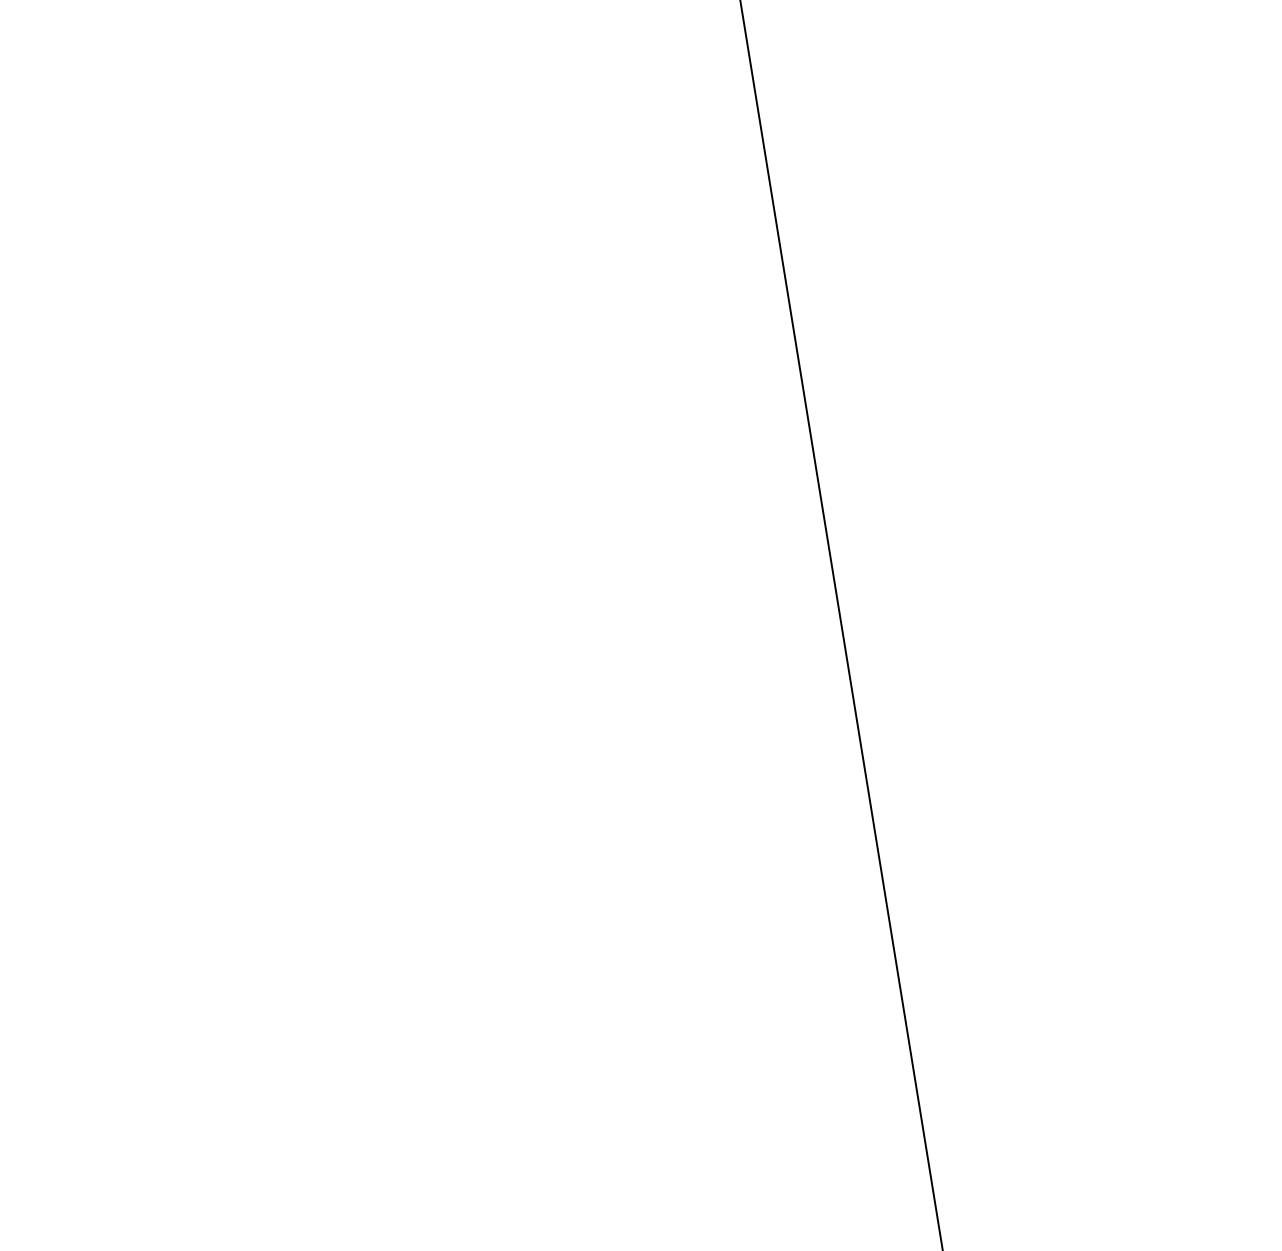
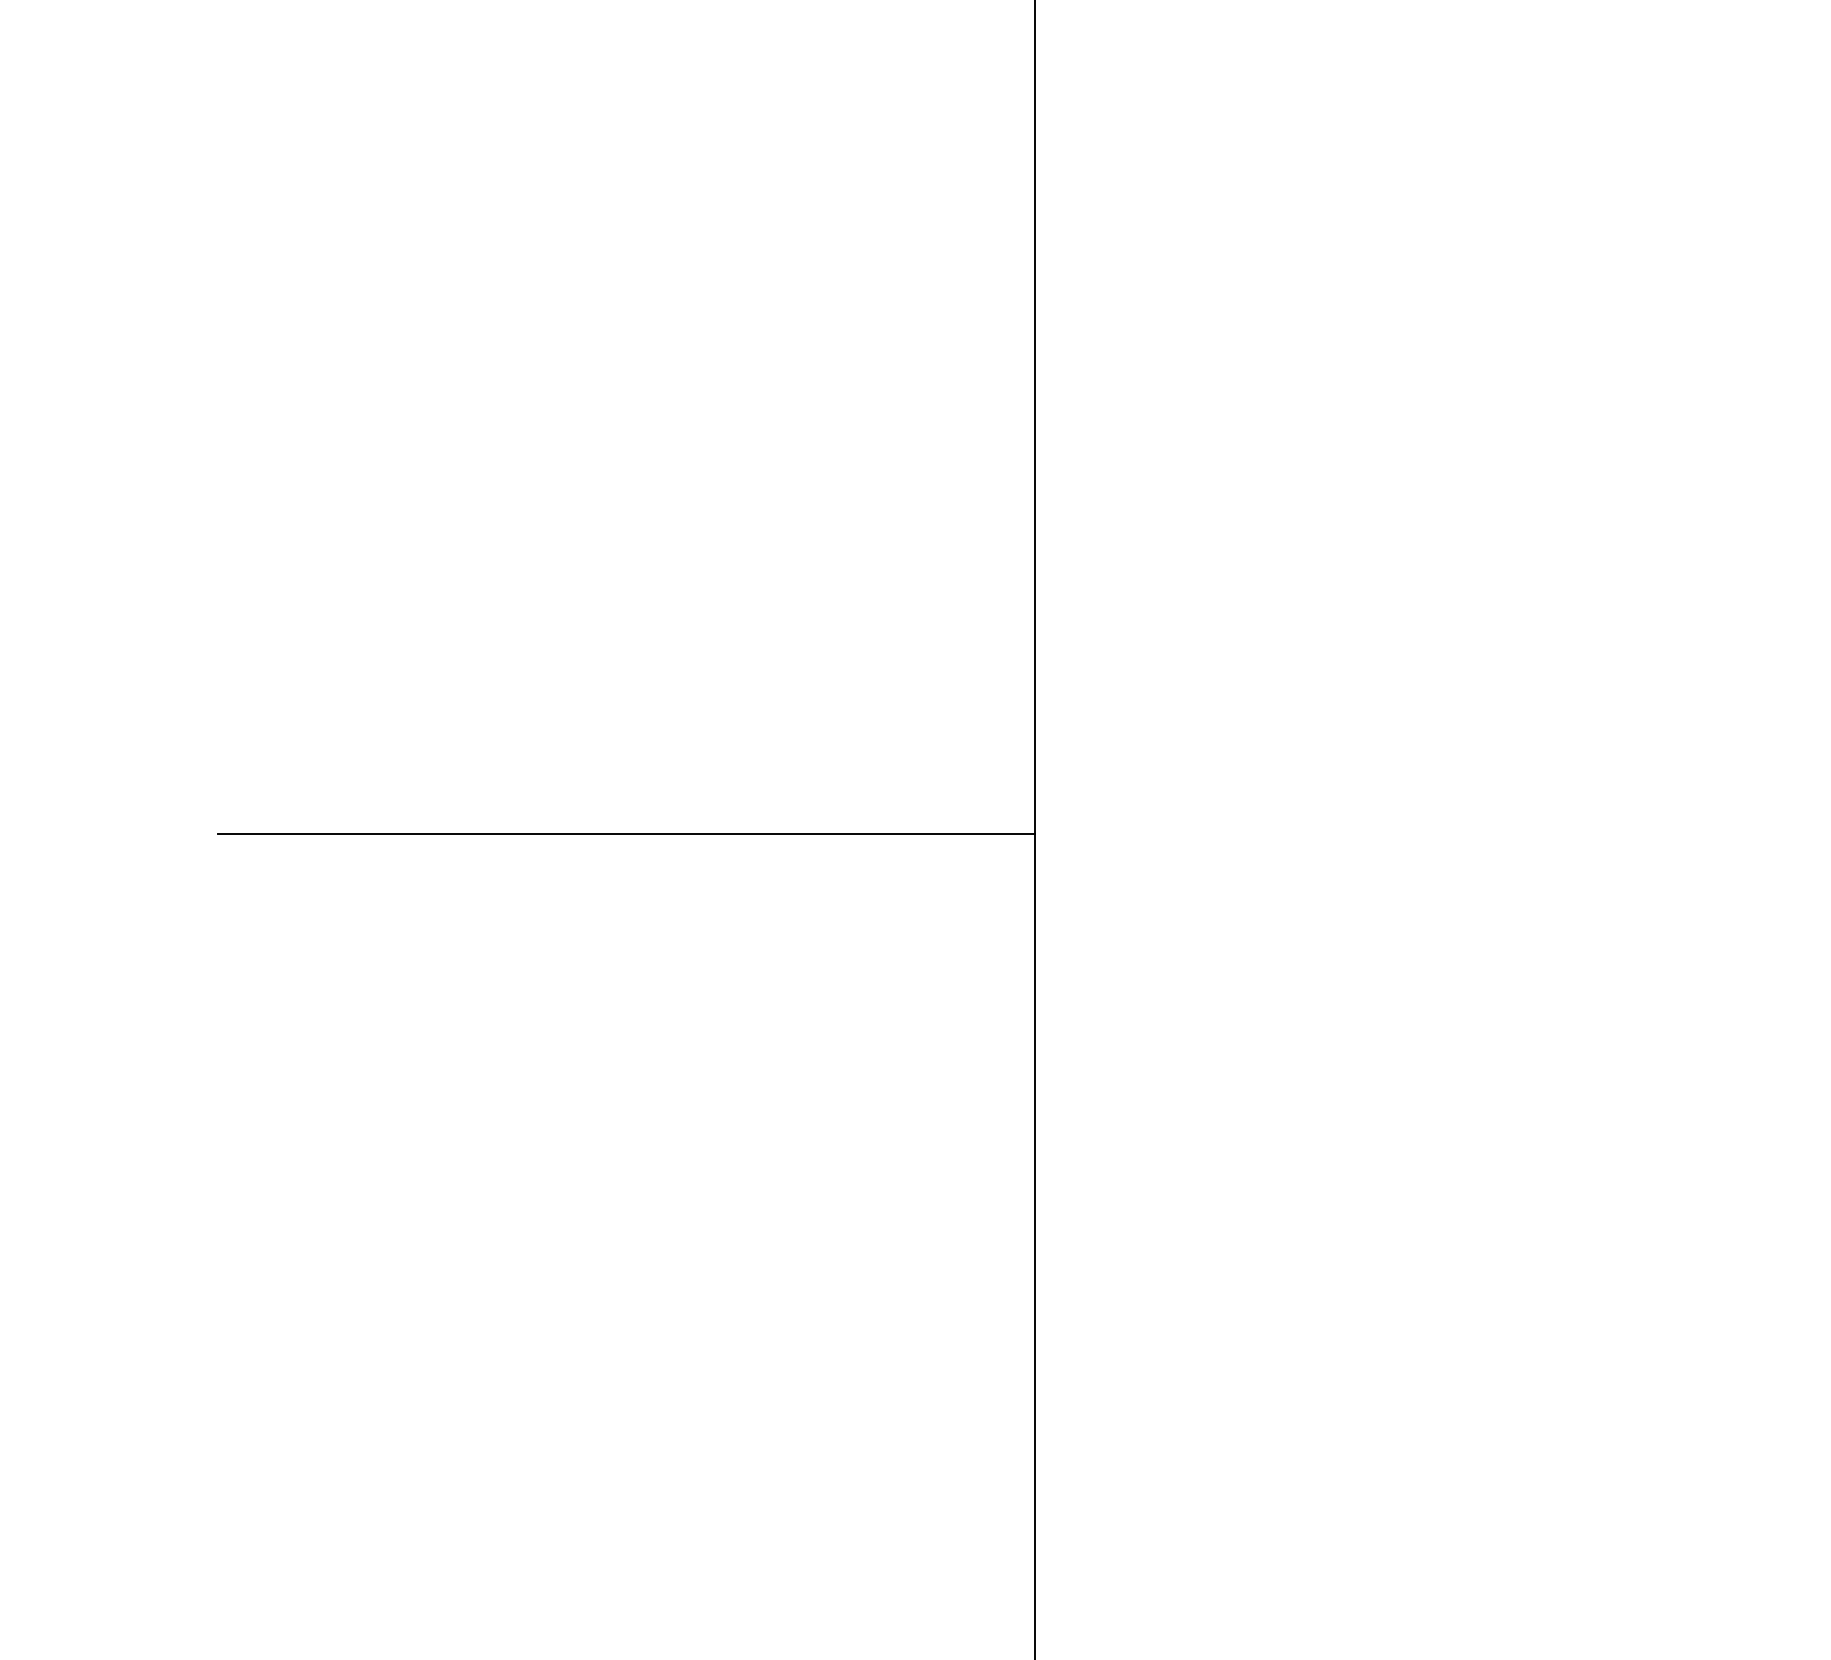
line: (515, 612) -> (625, 833), added

